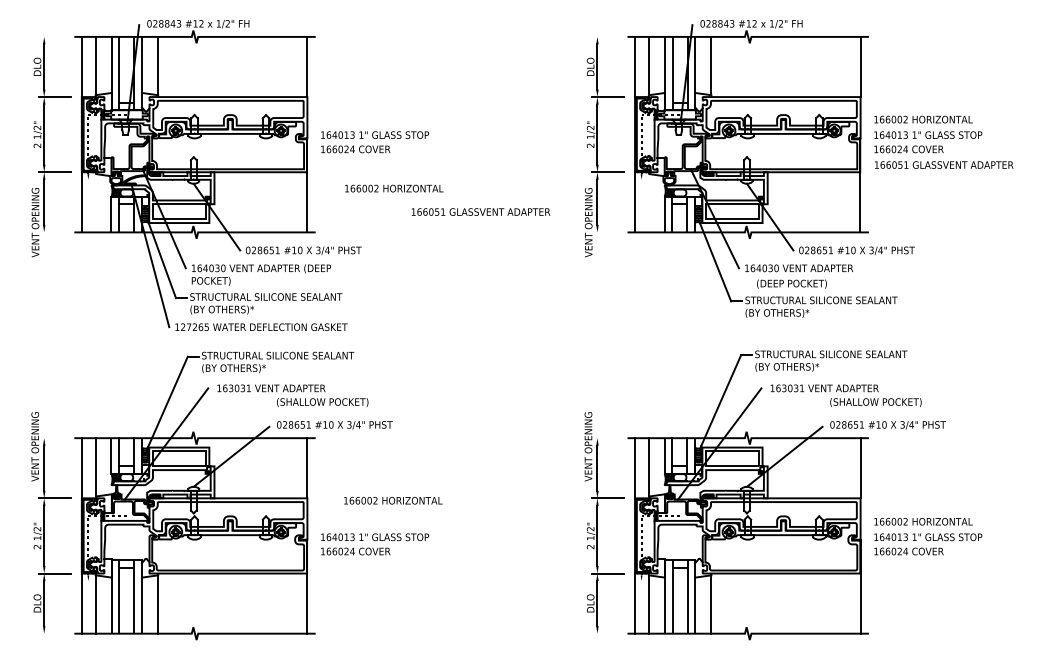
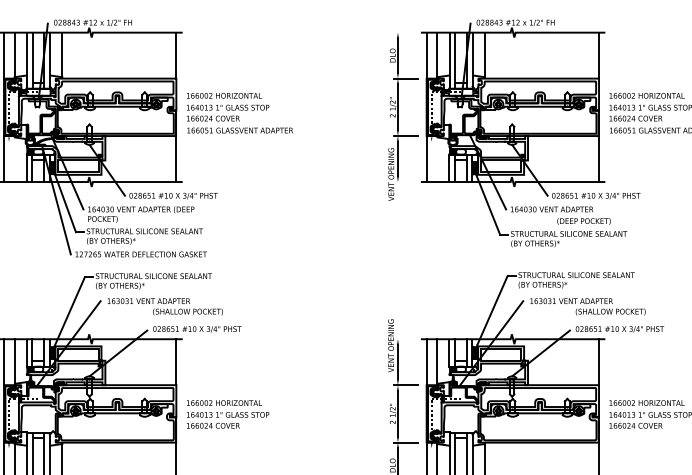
text: (394, 188) -> (224, 95), moved
text: (480, 211) -> (239, 130), moved
text: (791, 283) -> (583, 221), moved
text: (393, 500) -> (224, 402), moved

